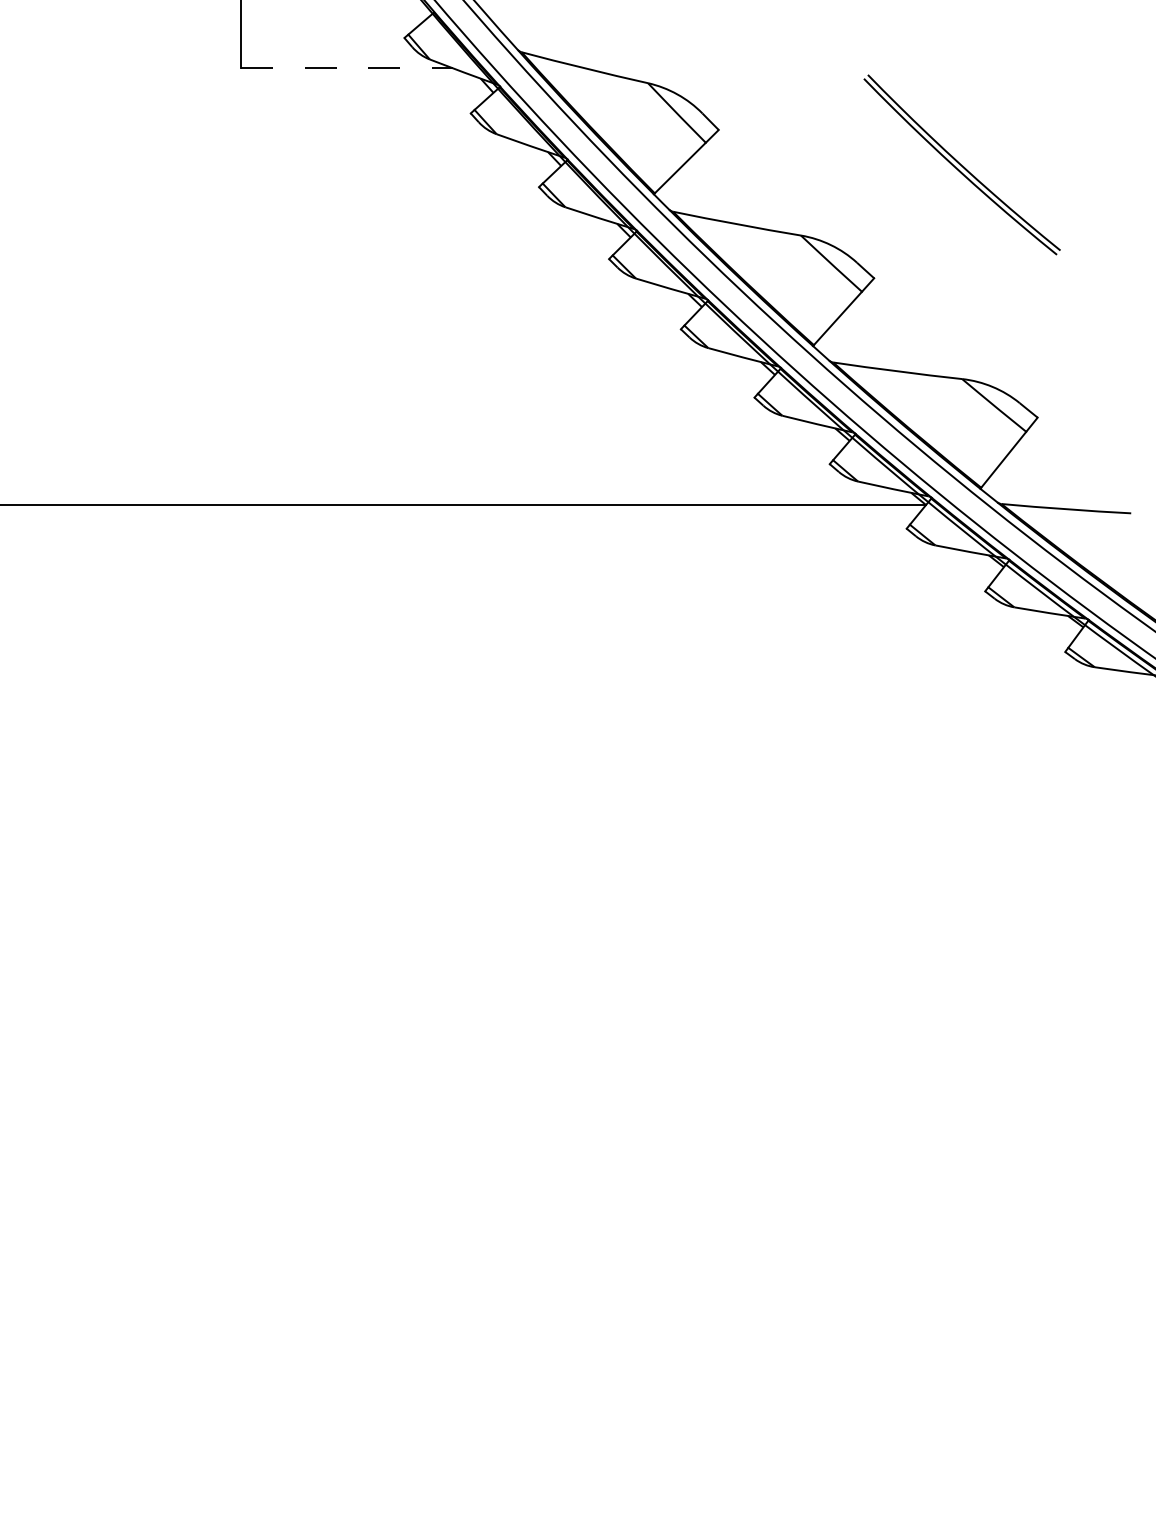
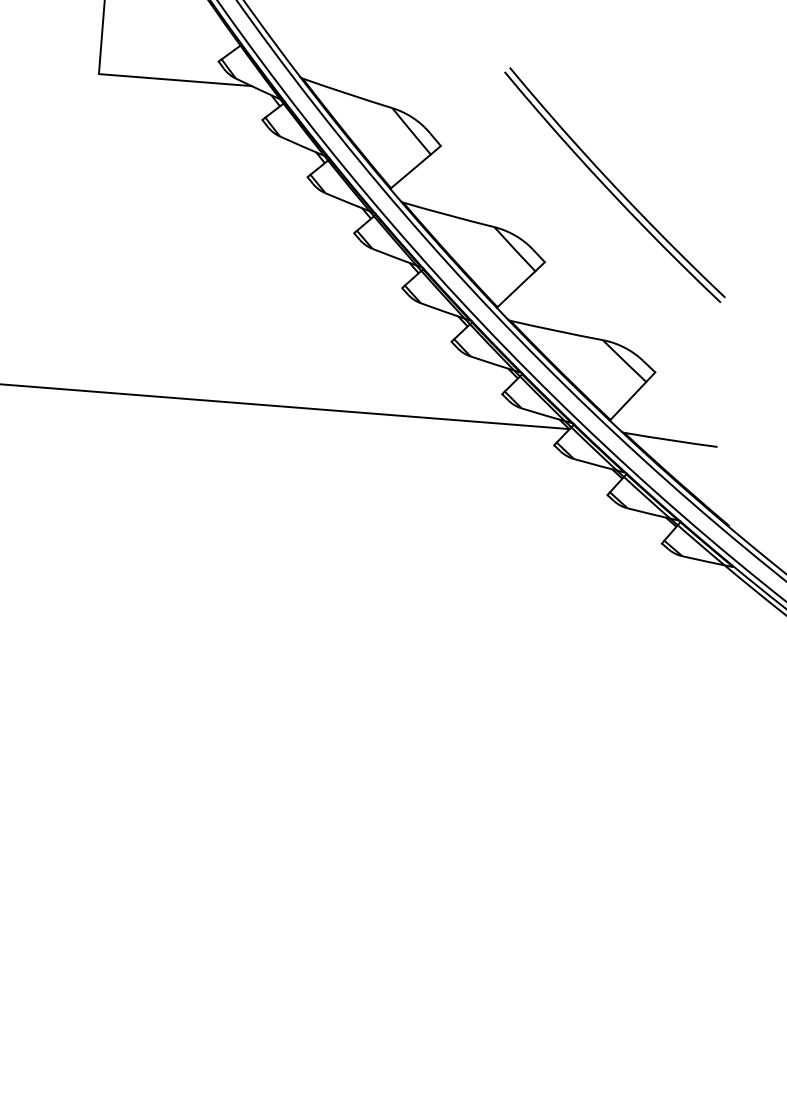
line: (346, 68) -> (175, 80), dashed -> solid
part: (962, 164) -> (615, 184), size x1.67

